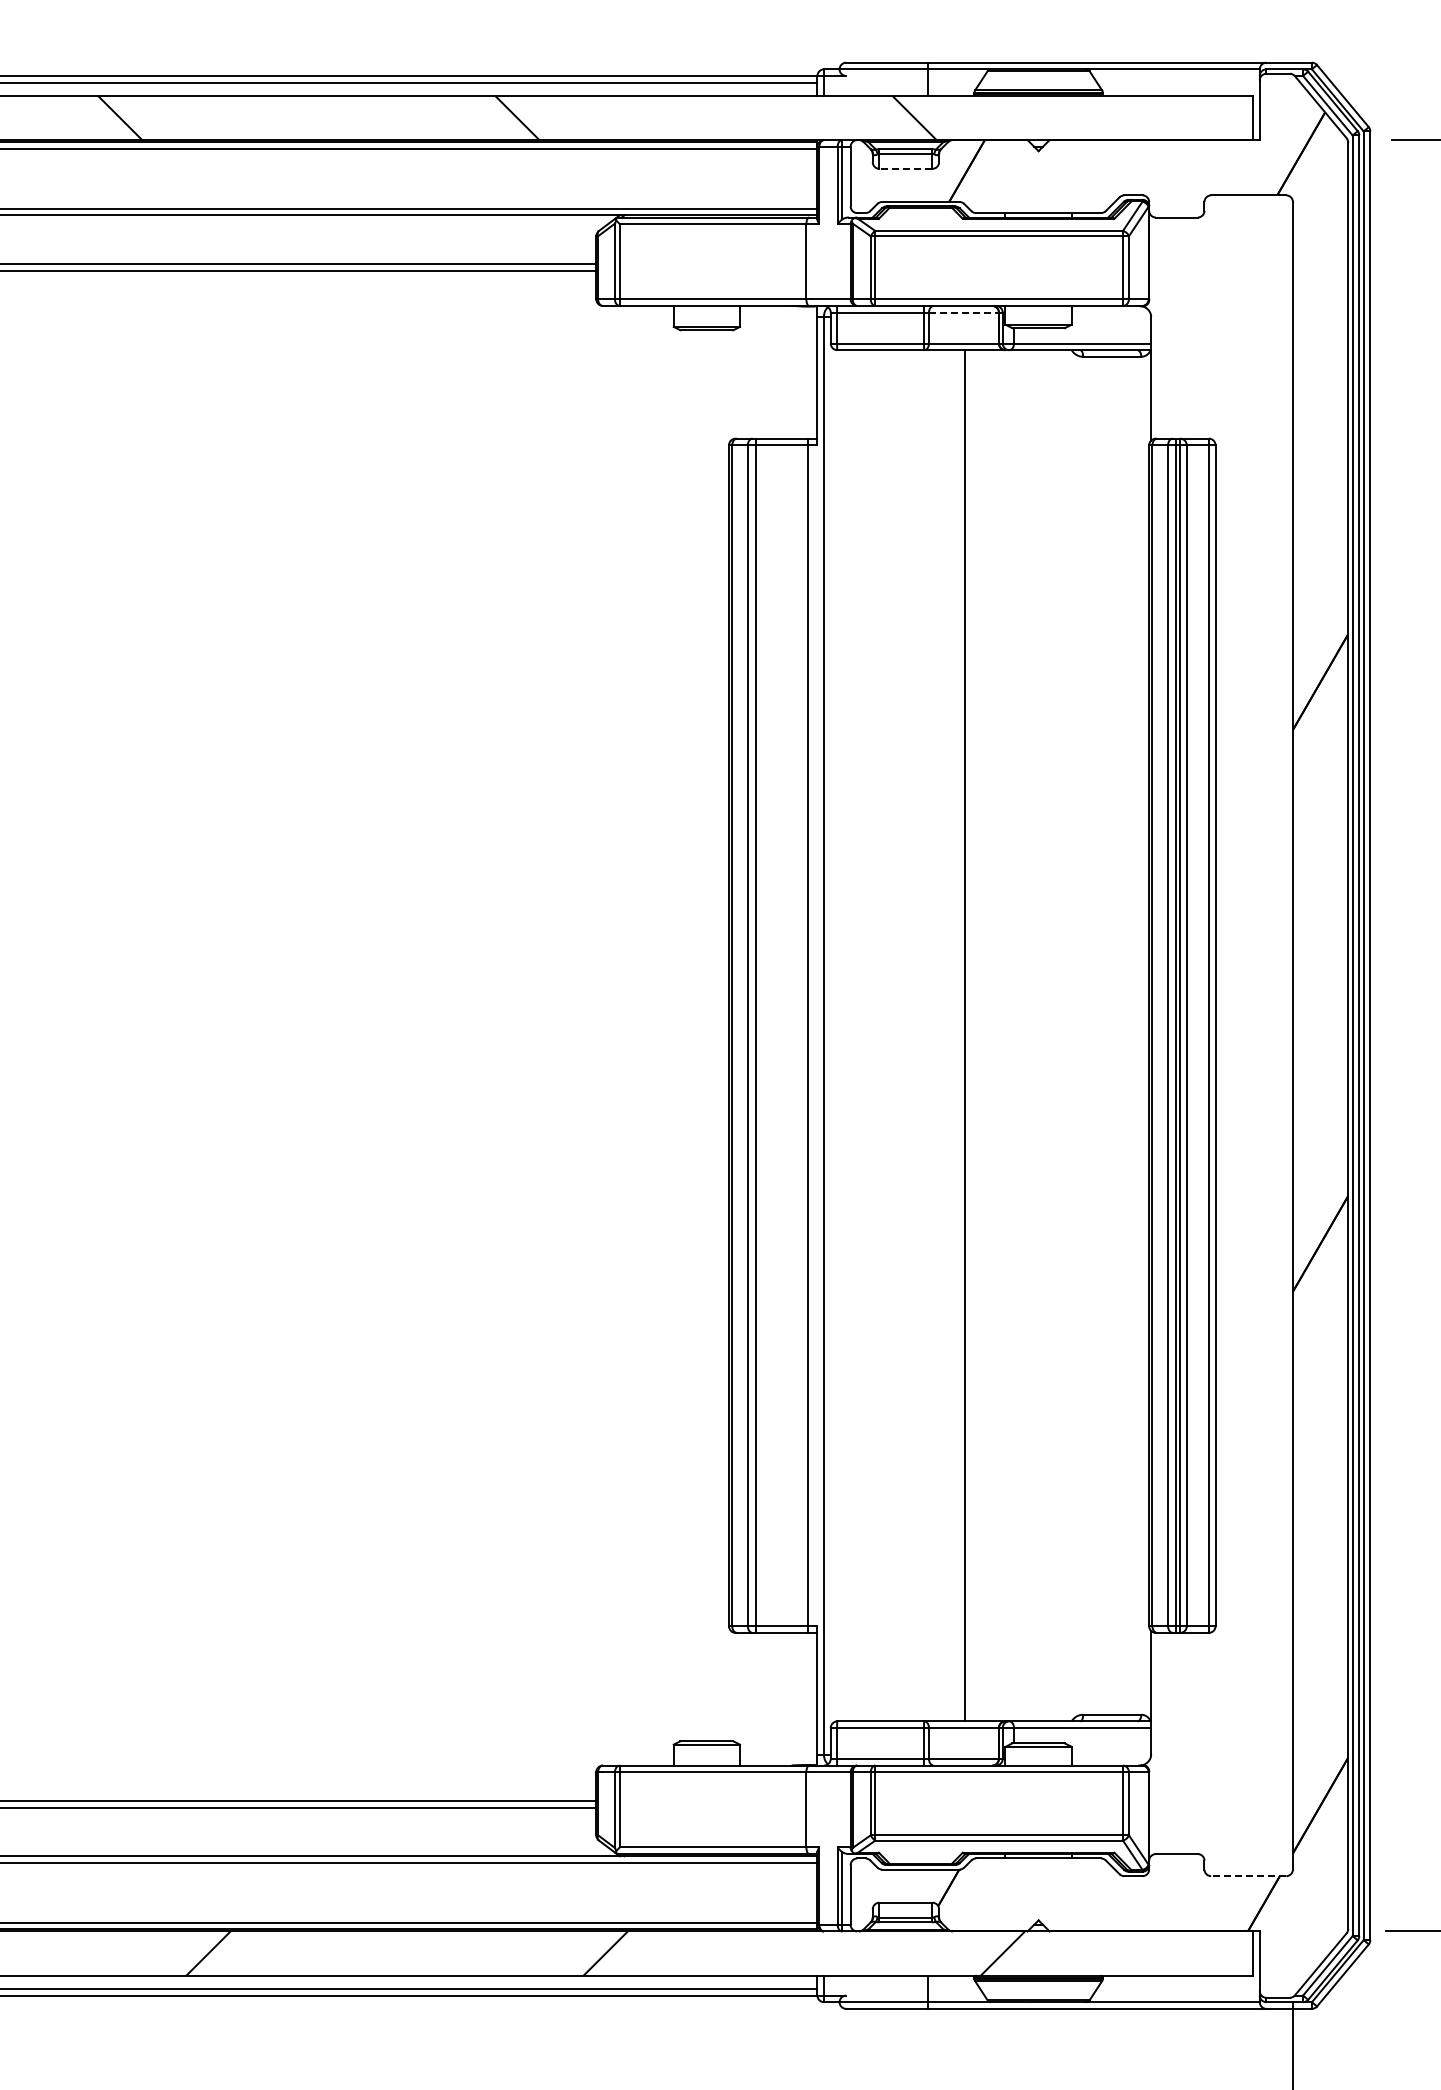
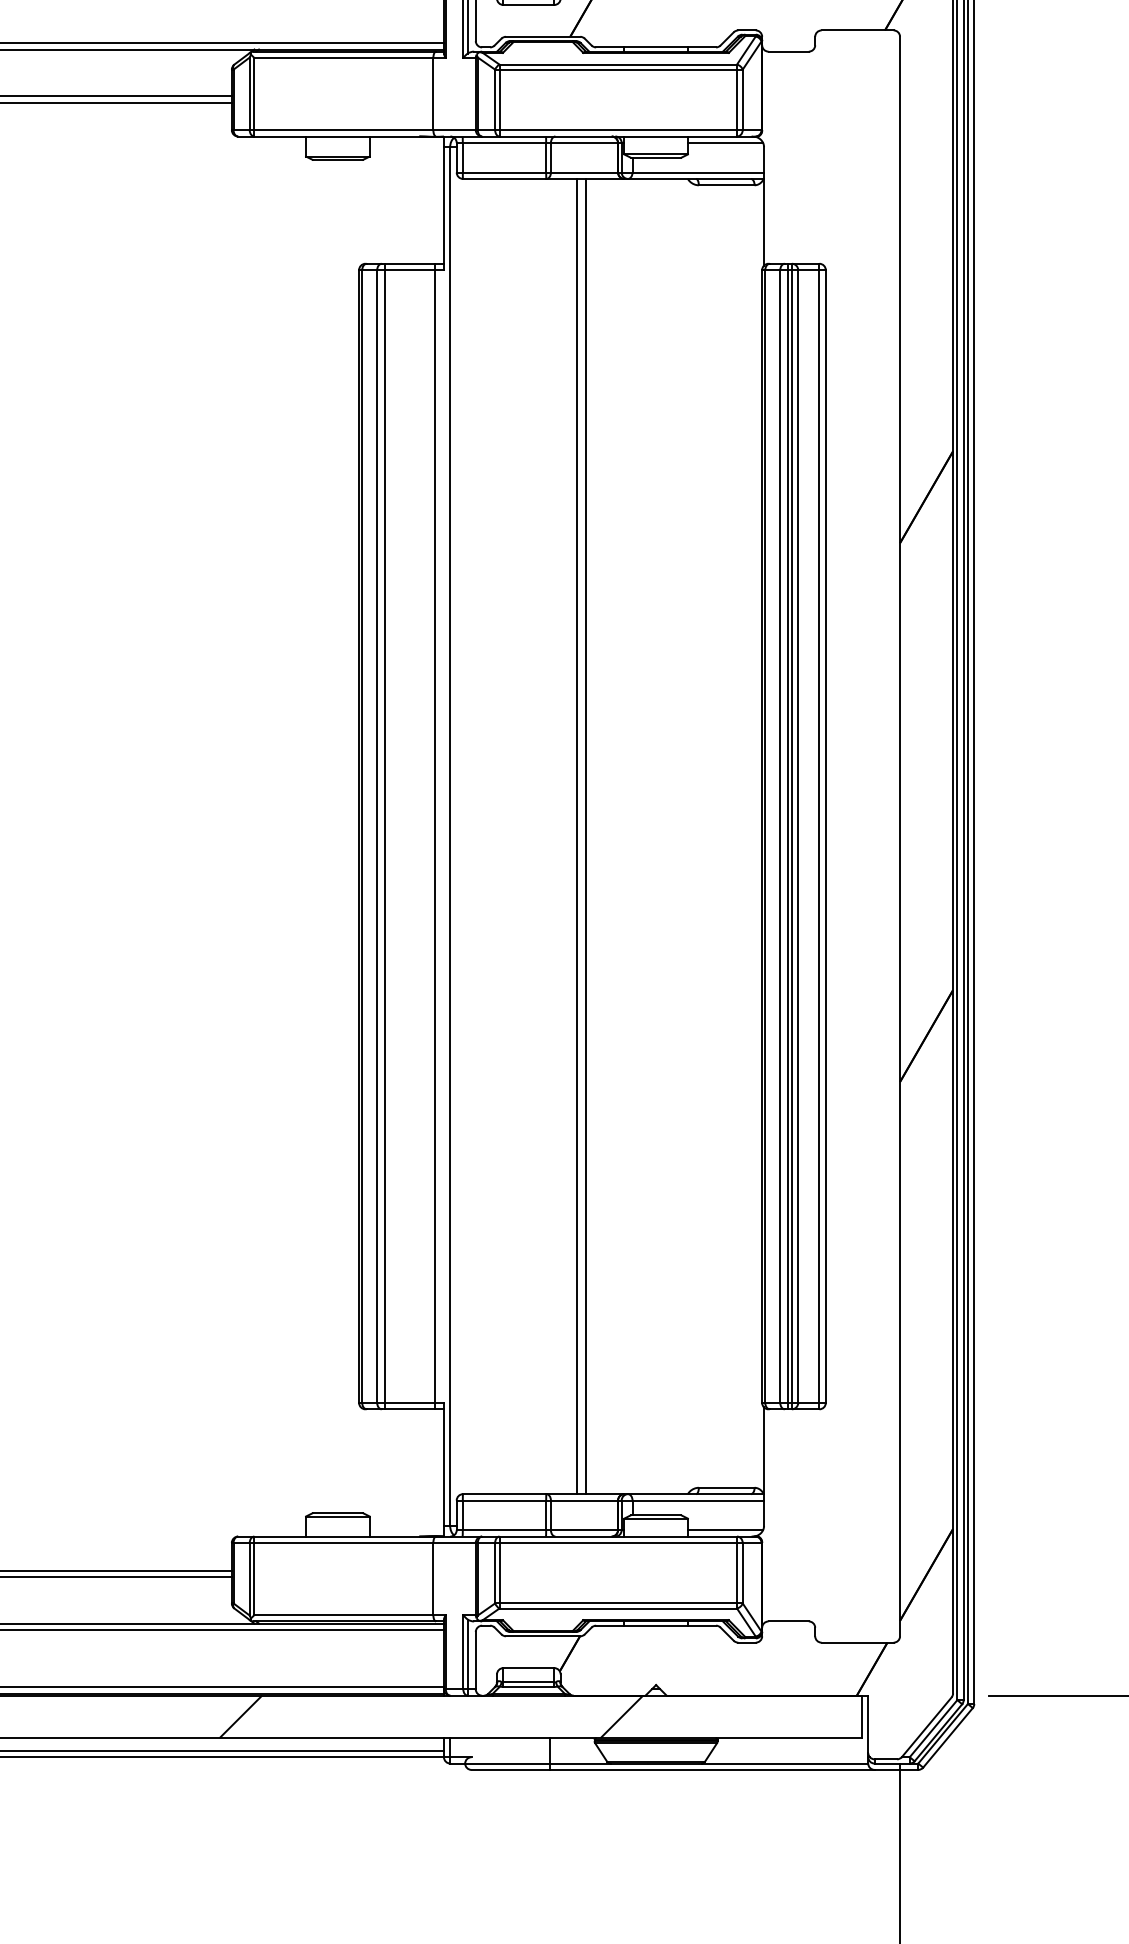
line: (905, 168) -> (528, 4), dashed -> solid
line: (963, 312) -> (584, 142), dashed -> solid
line: (1110, 312) -> (725, 142), added
line: (956, 1035) -> (577, 836), added
line: (1110, 1758) -> (725, 1529), added
line: (1248, 1876) -> (857, 1642), dashed -> solid

